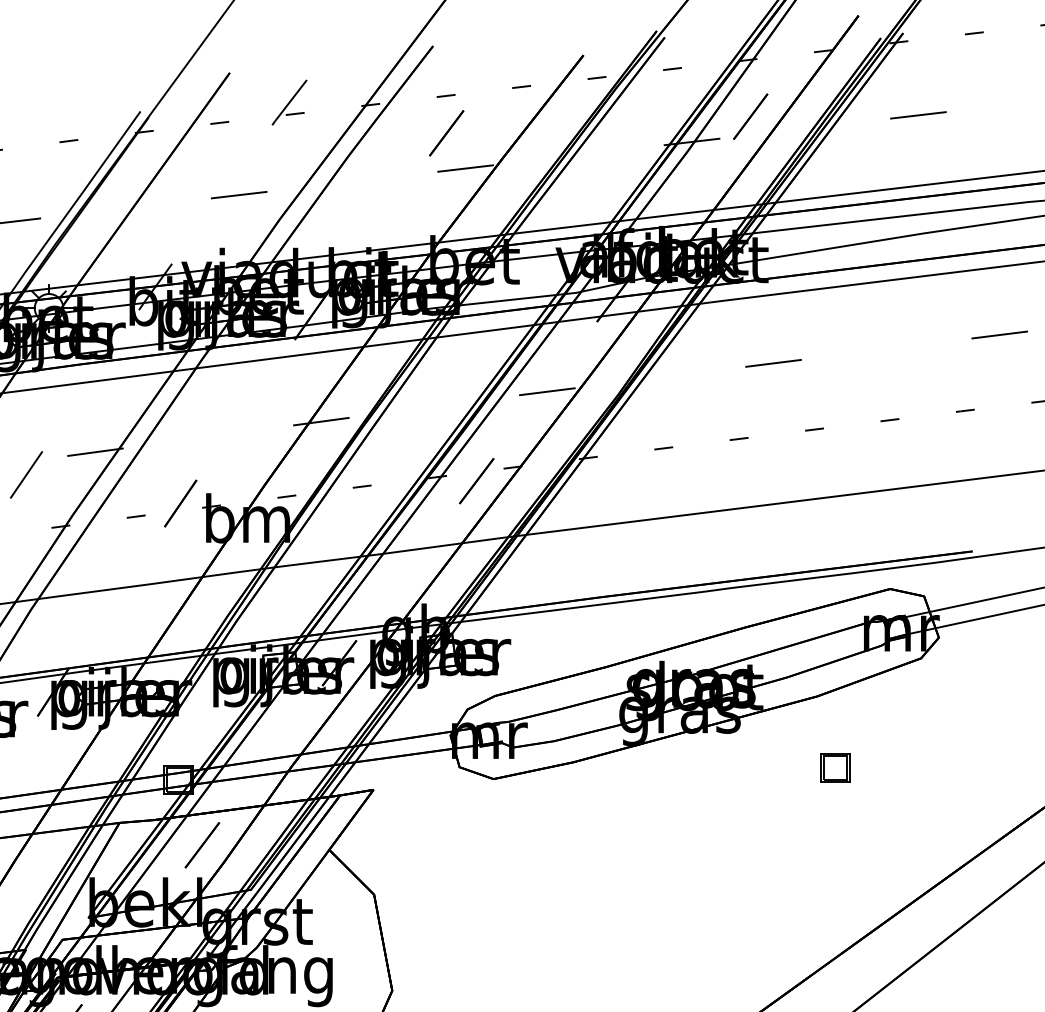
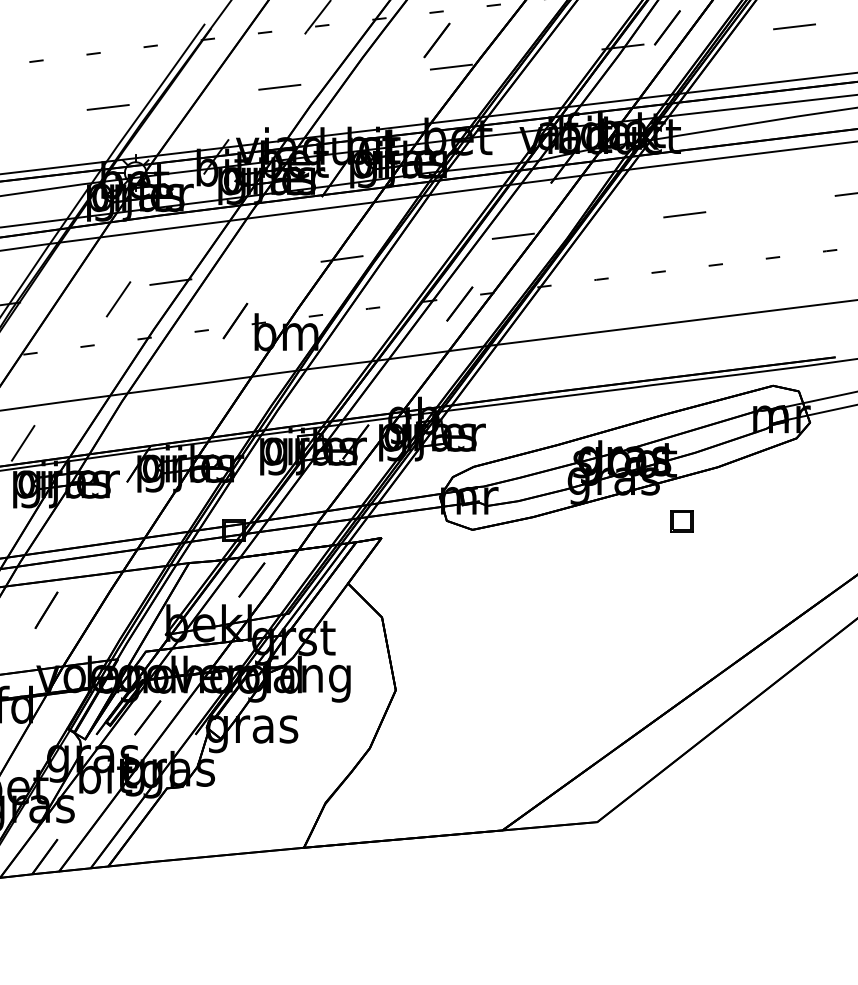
part: (835, 768) -> (681, 521), moved

